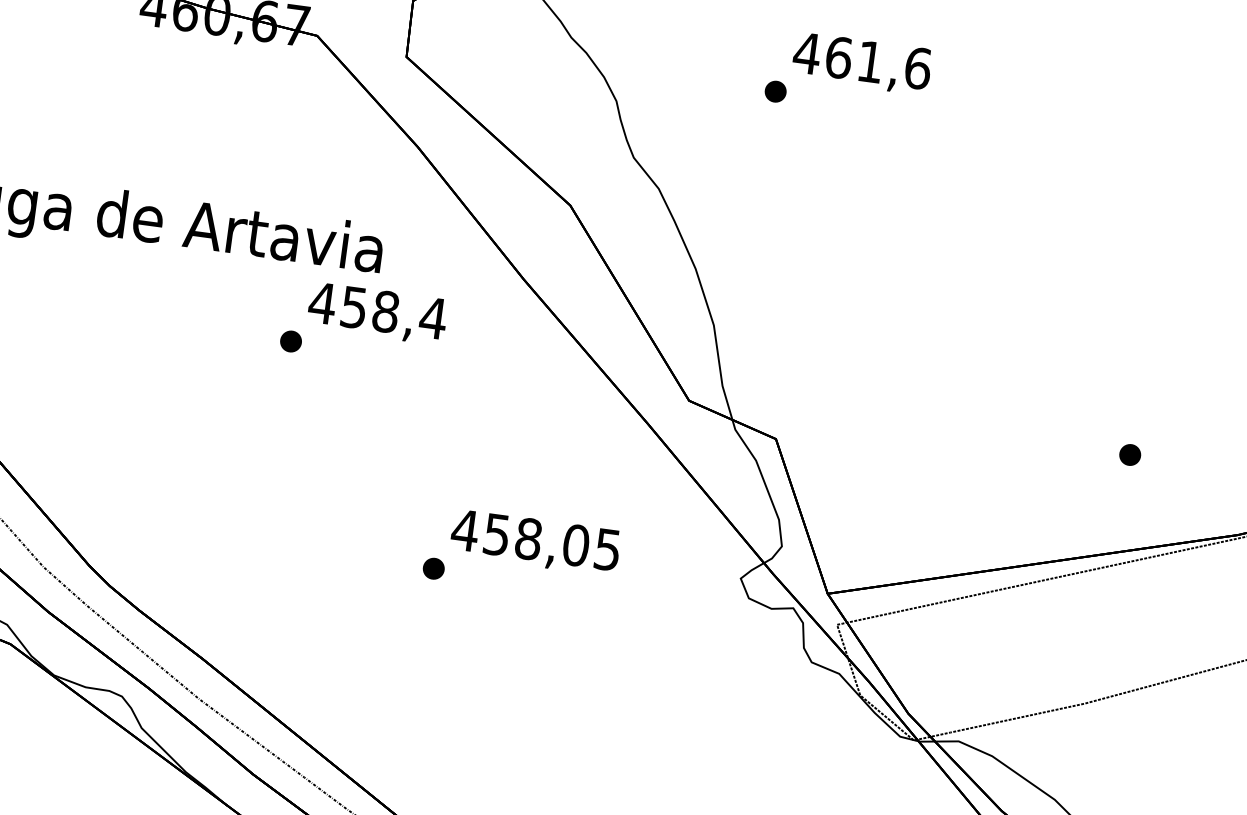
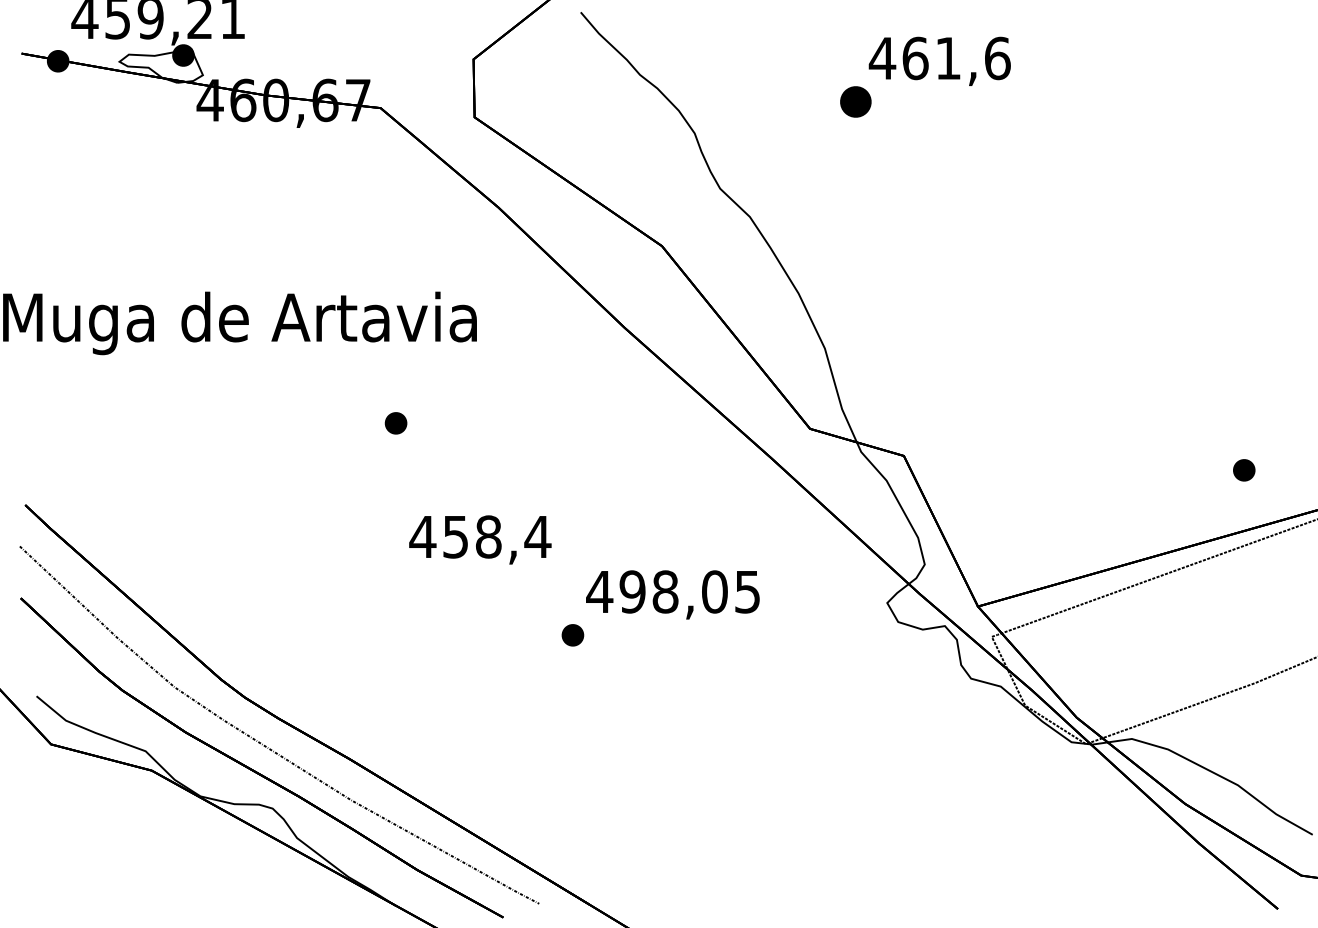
part: (775, 91) -> (855, 101), size x1.4
text: (377, 313) -> (480, 539), moved
part: (1130, 455) -> (1244, 470), moved
text: (496, 534) -> (632, 591), 458,05 -> 498,05

